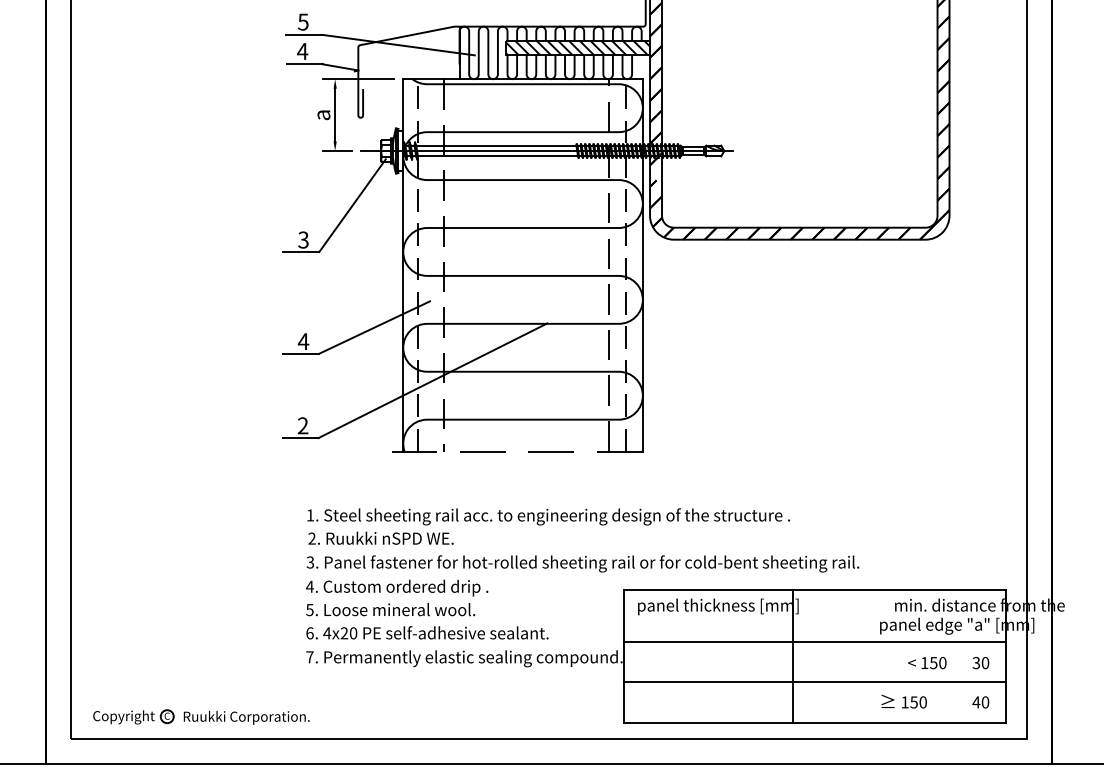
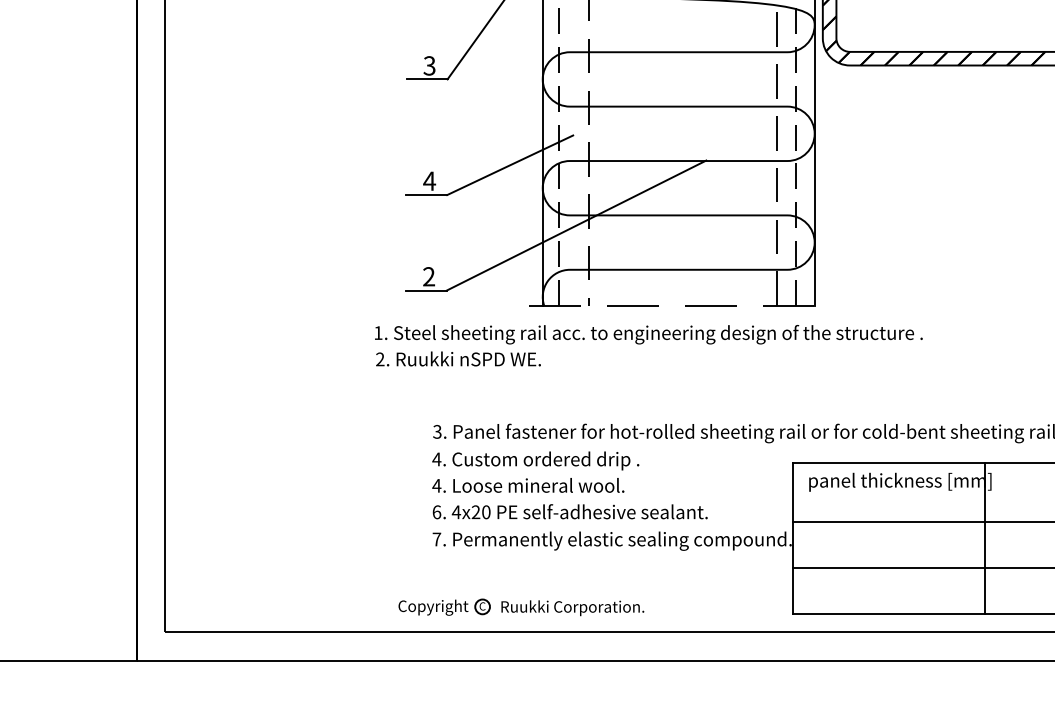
text: (548, 526) -> (648, 345), moved
text: (309, 610) -> (436, 486), 5. -> 4.
part: (201, 716) -> (521, 606), moved

